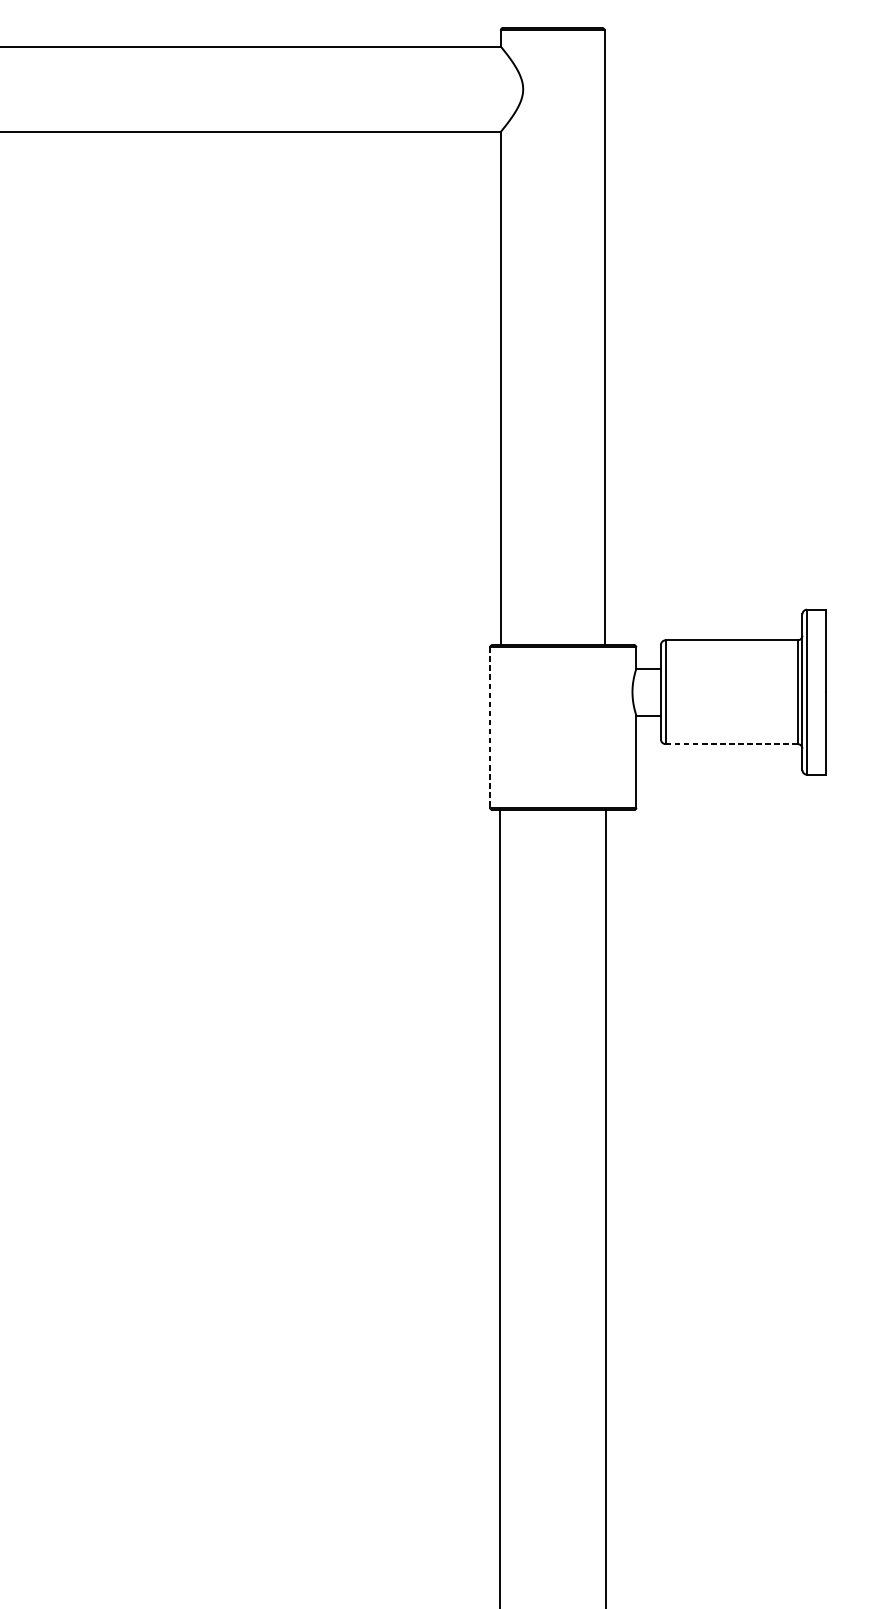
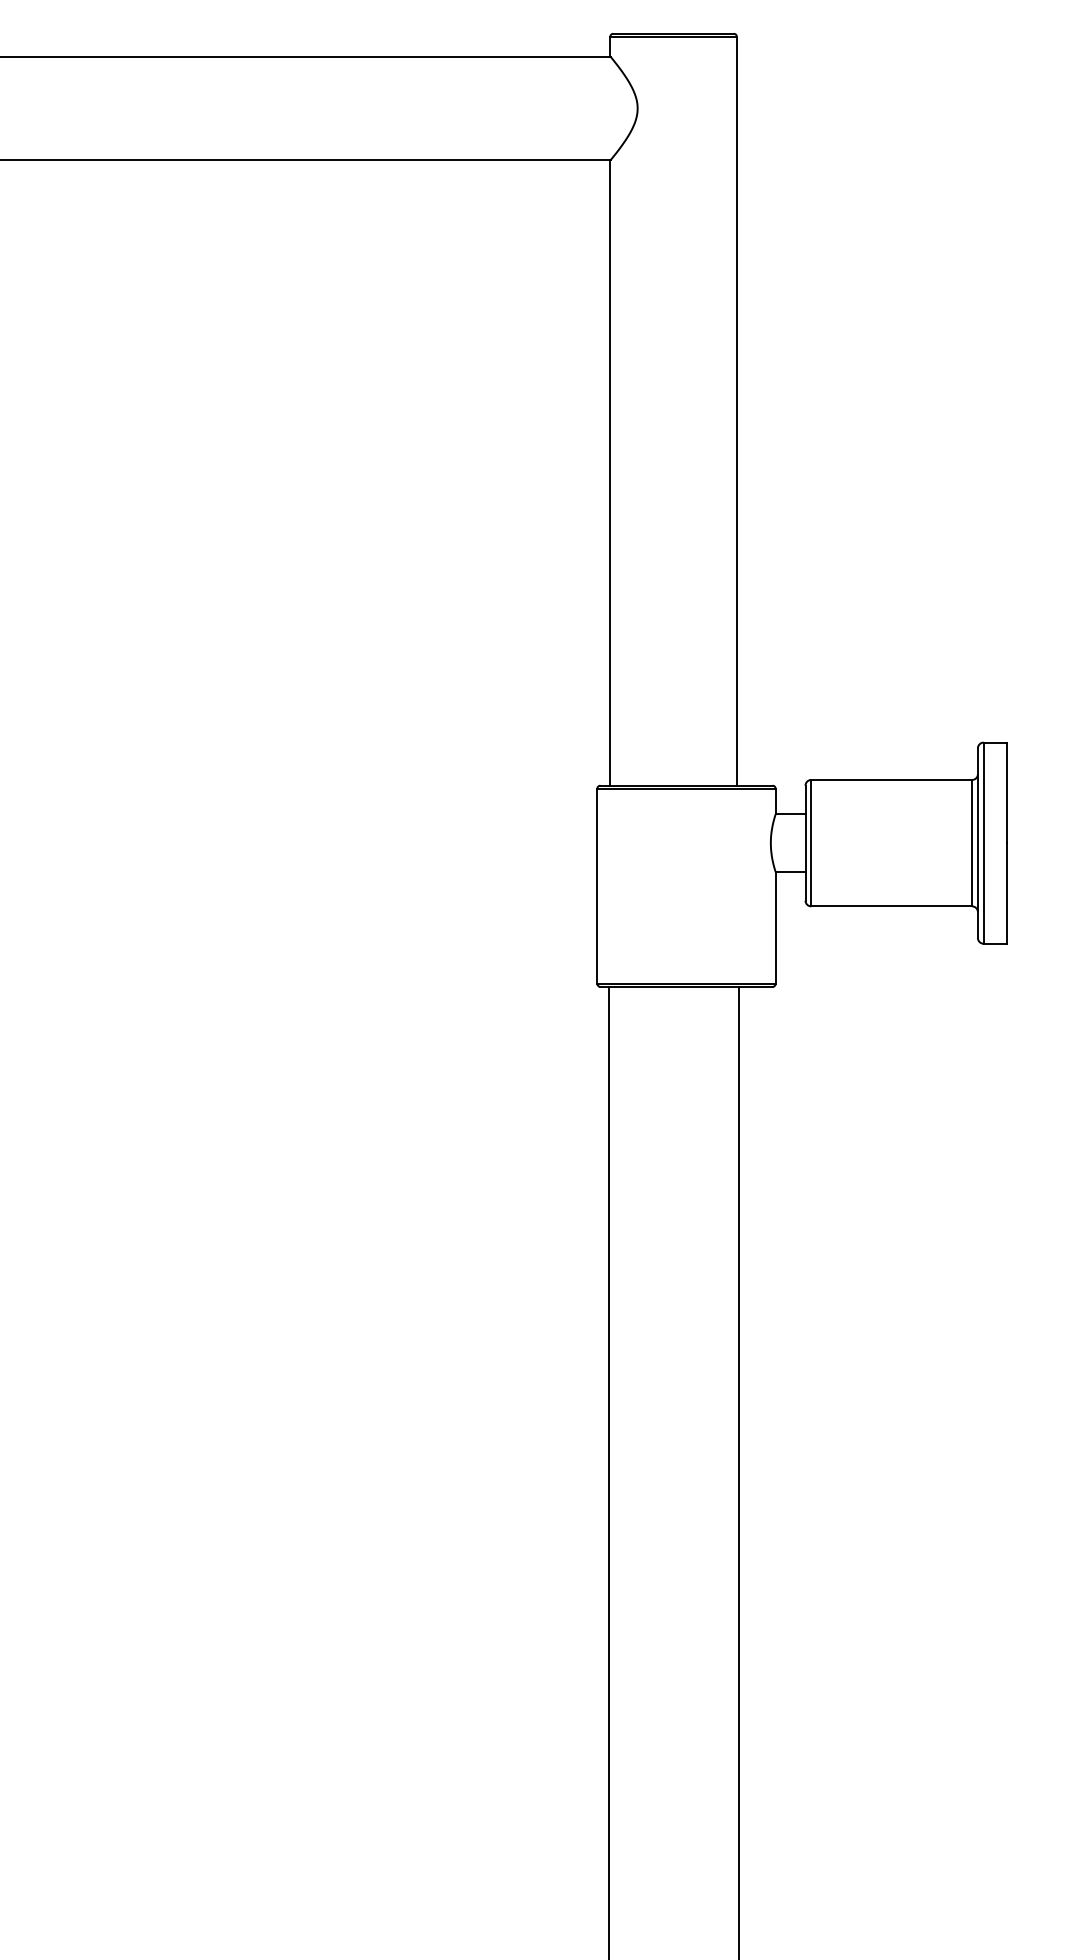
line: (490, 727) -> (597, 886), dashed -> solid
line: (732, 744) -> (892, 906), dashed -> solid

